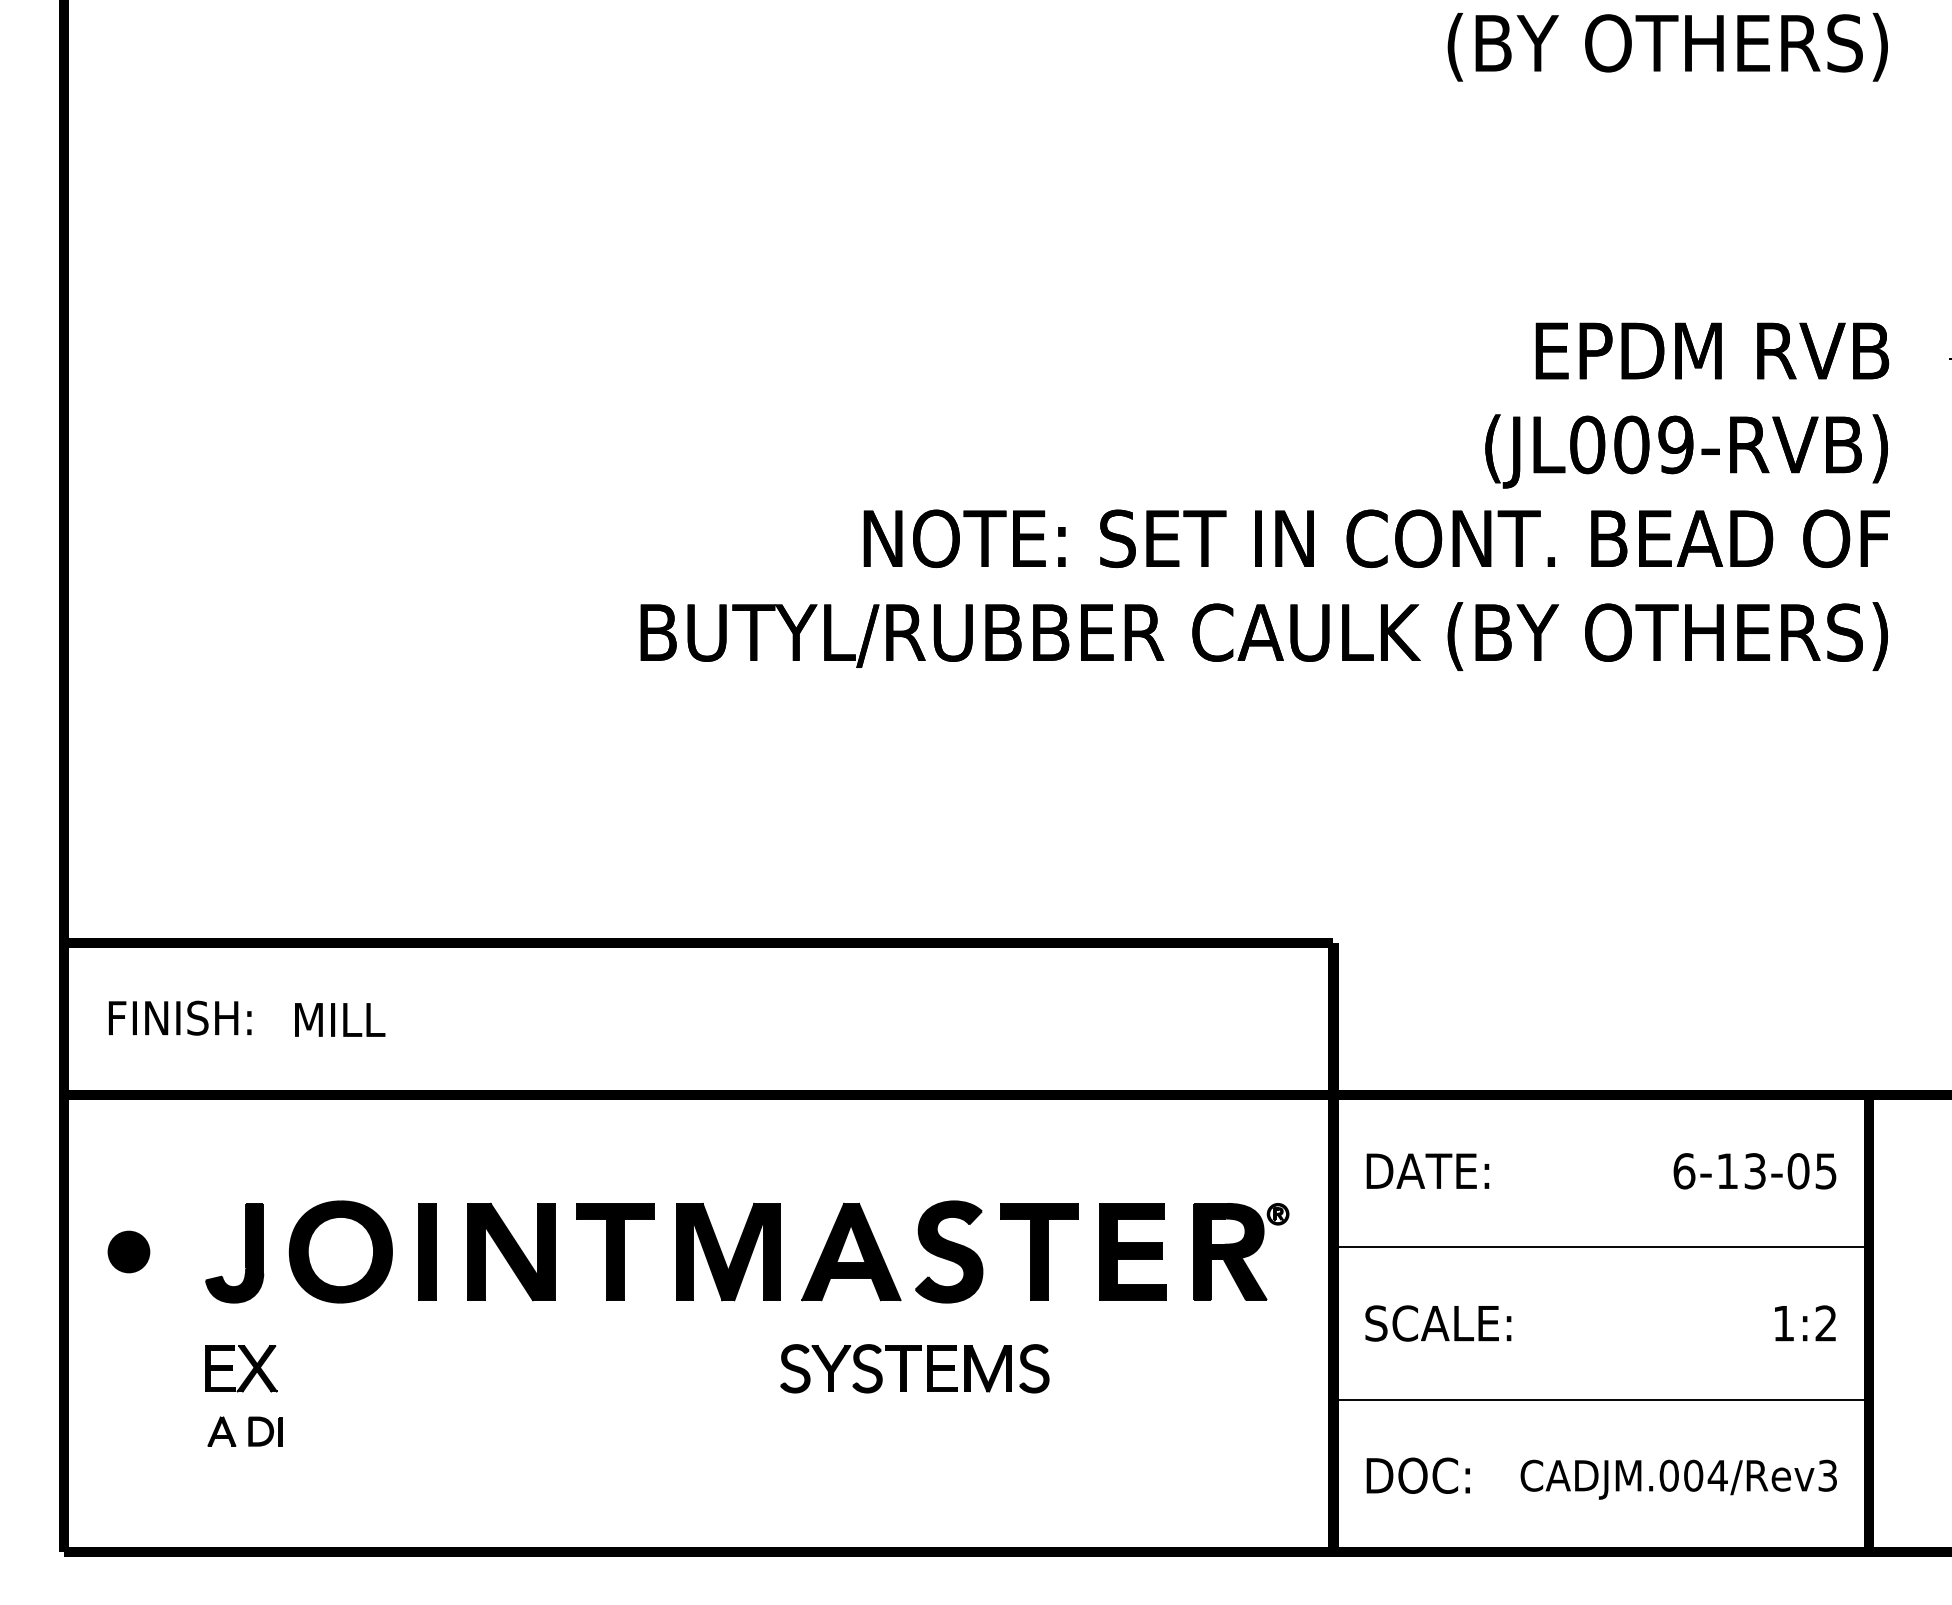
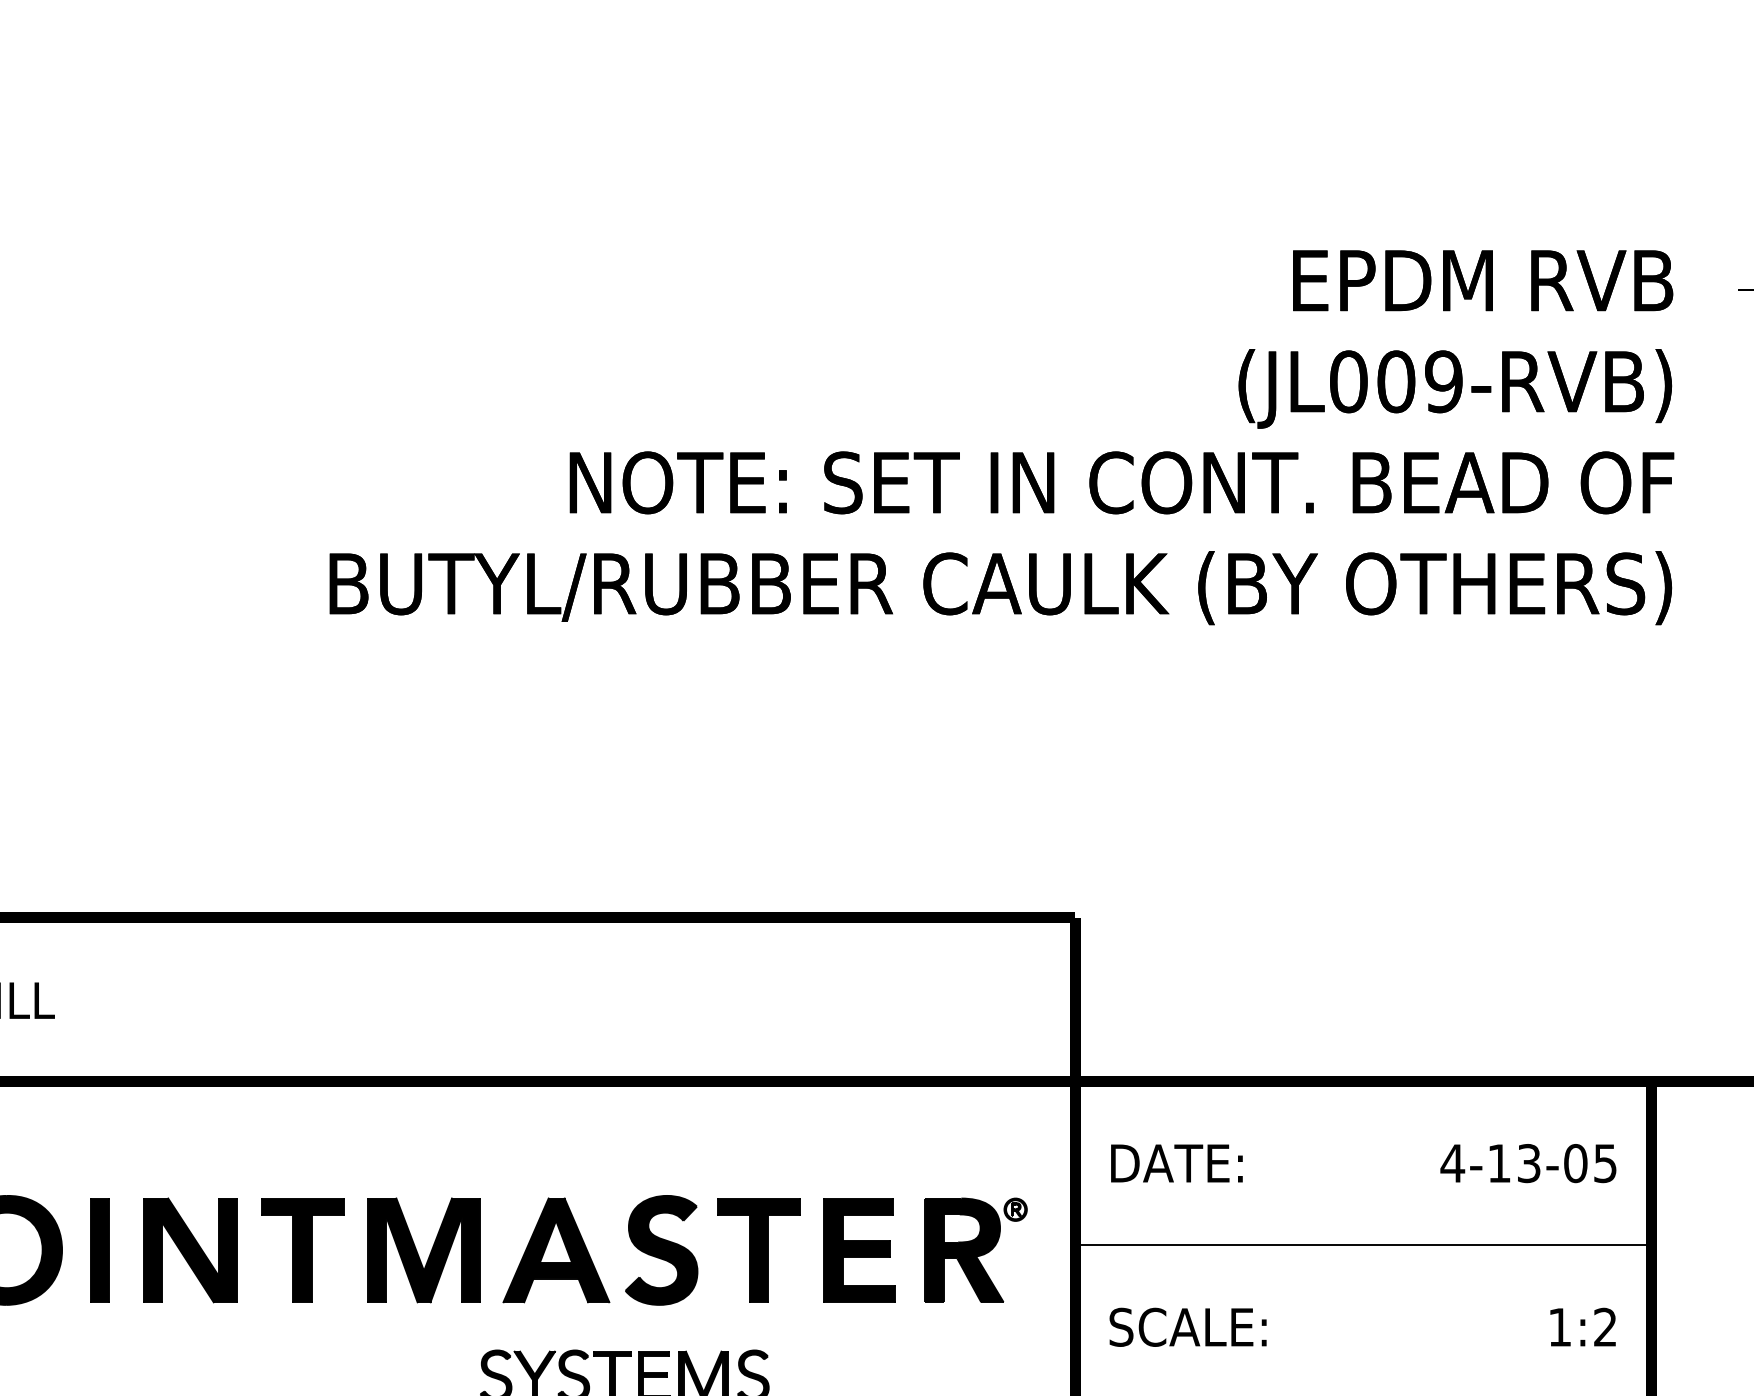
text: (1683, 1171) -> (1451, 1163), 6-13-05 -> 4-13-05

